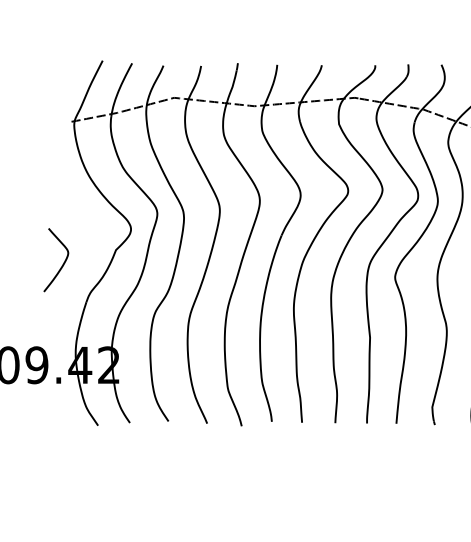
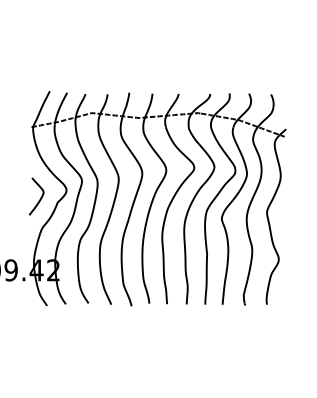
curve: (62, 261) -> (40, 197), moved

